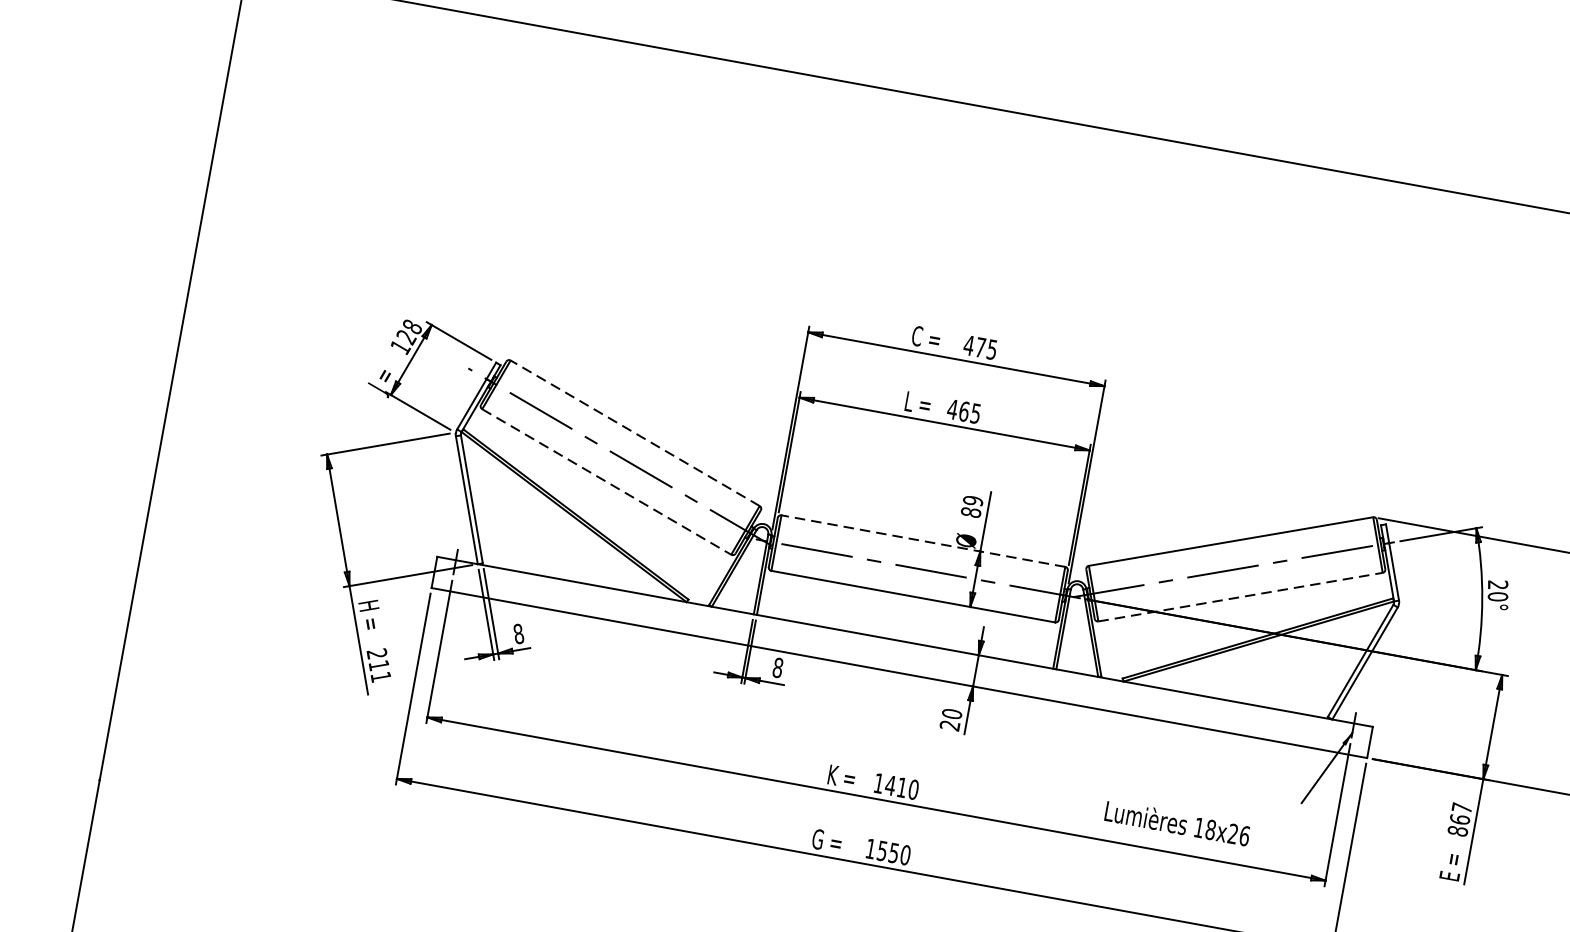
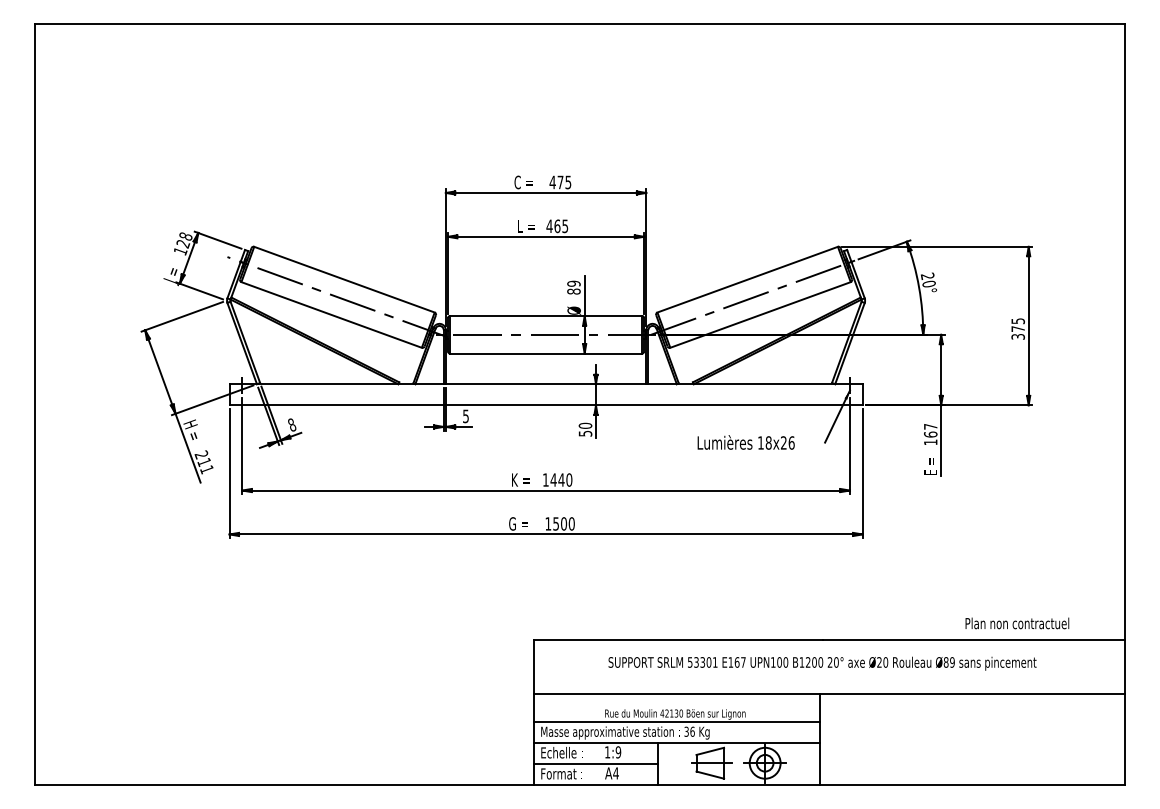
line: (635, 433) -> (344, 279), dashed -> solid
line: (607, 482) -> (332, 315), dashed -> solid
line: (922, 541) -> (545, 316), dashed -> solid
line: (1242, 596) -> (761, 314), dashed -> solid
text: (777, 667) -> (465, 416), 8 -> 5
text: (950, 725) -> (585, 433), 20 -> 50
text: (902, 786) -> (561, 479), 1410 -> 1440
text: (1176, 822) -> (745, 442), moved
text: (1457, 831) -> (930, 442), 867 -> 167
text: (894, 852) -> (564, 523), 1550 -> 1500

